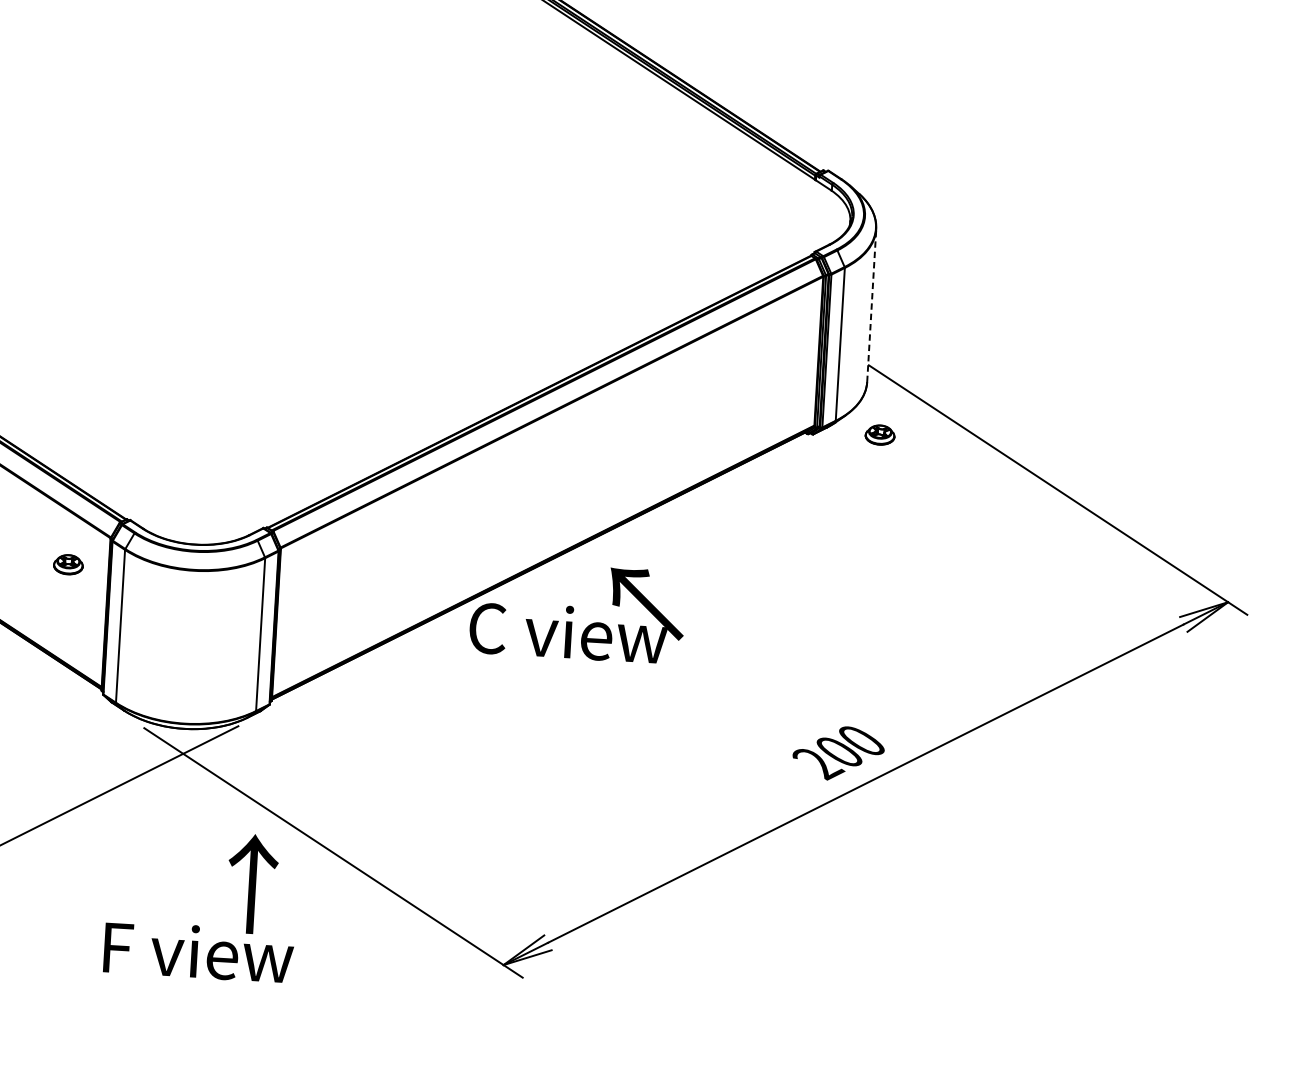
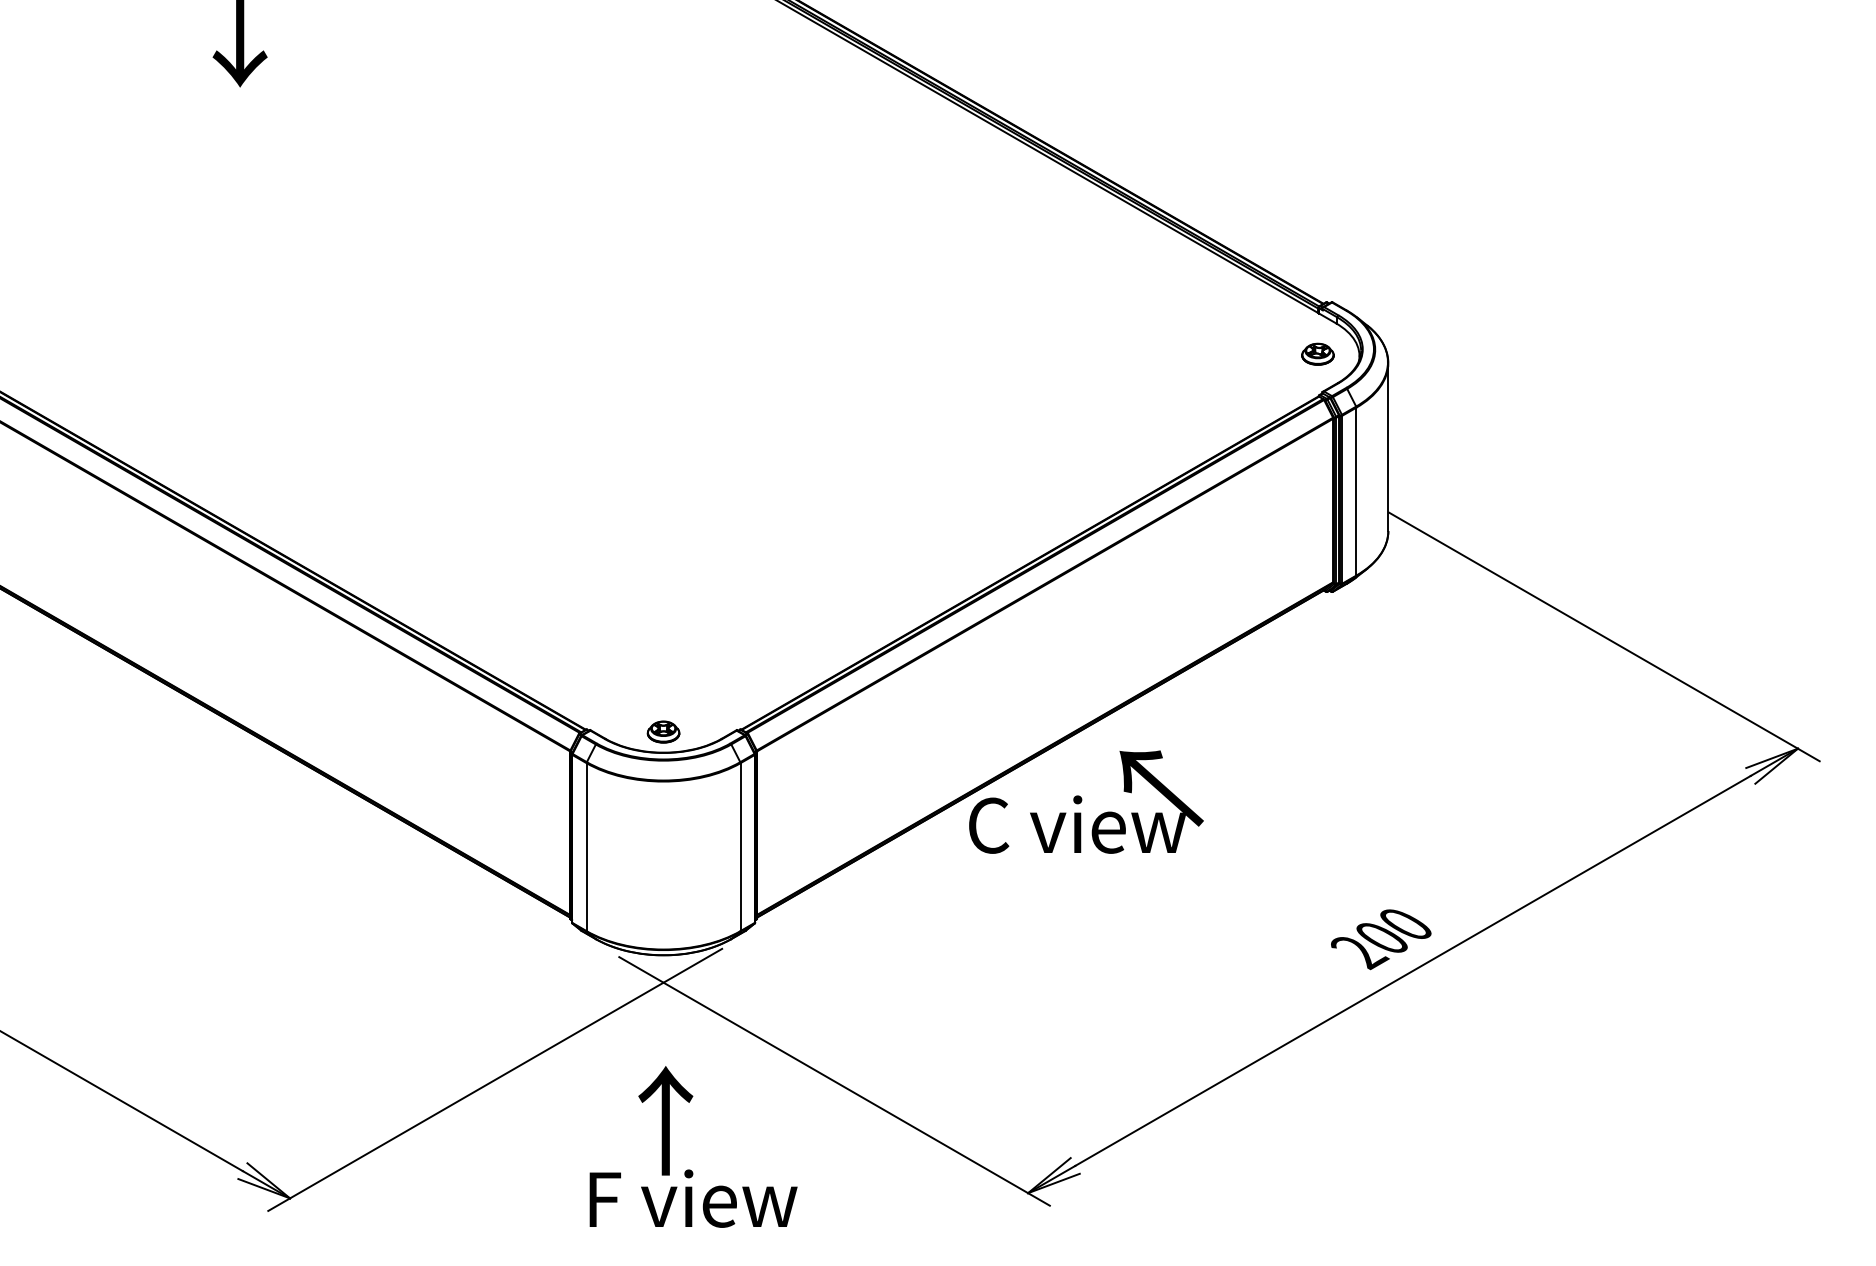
line: (871, 306) -> (1388, 447), dashed -> solid
part: (879, 434) -> (1317, 353), moved
part: (68, 564) -> (663, 731), moved
text: (252, 883) -> (665, 1120), moved

